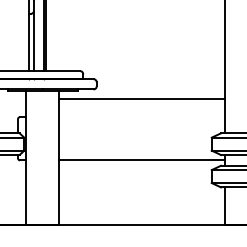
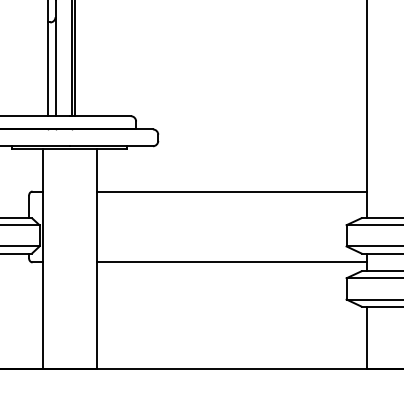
line: (141, 99) -> (231, 192), moved

